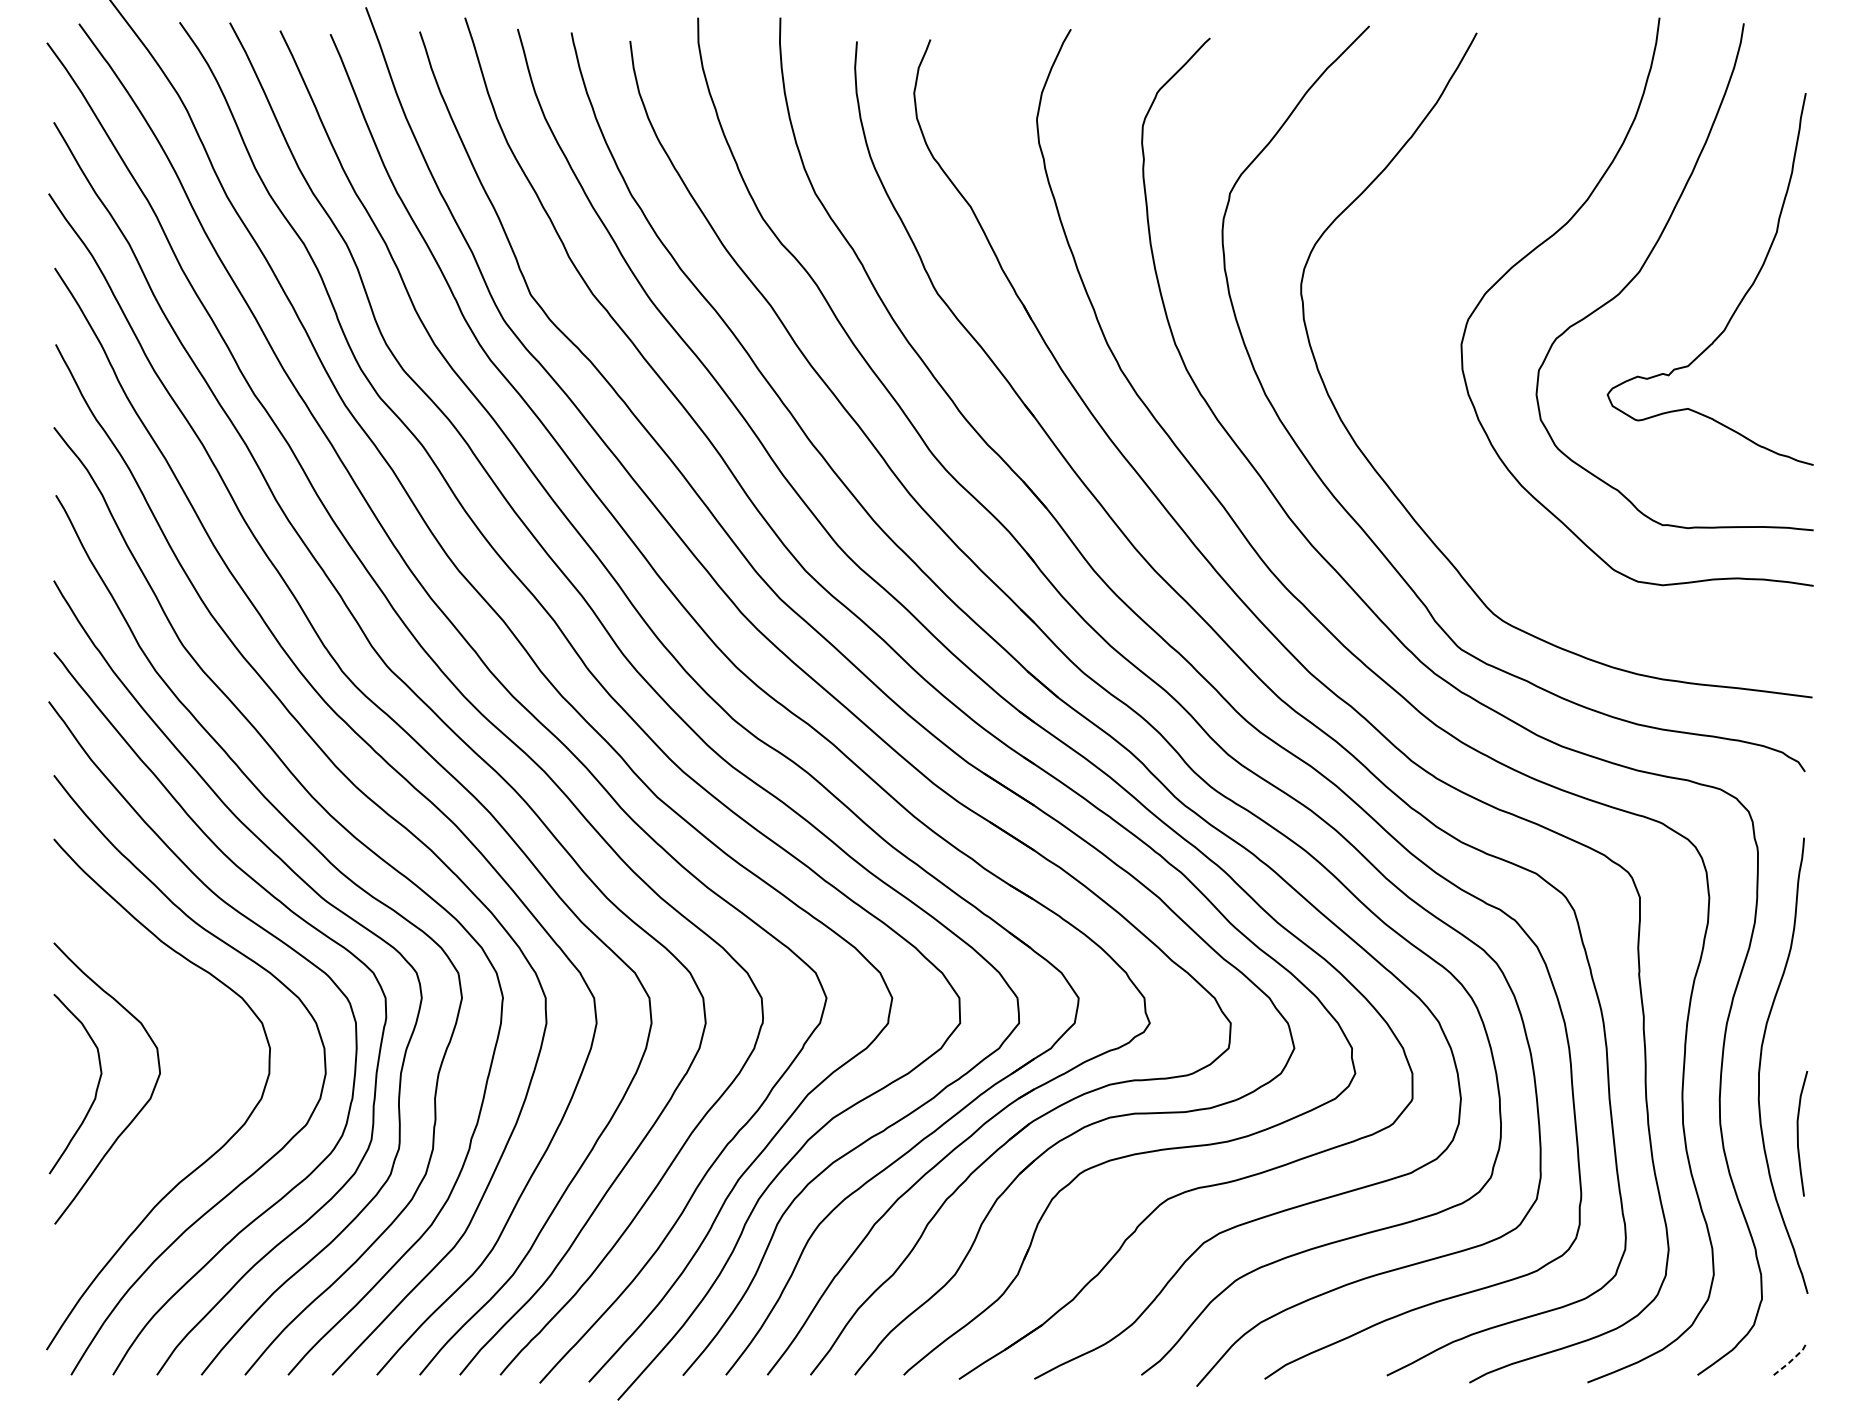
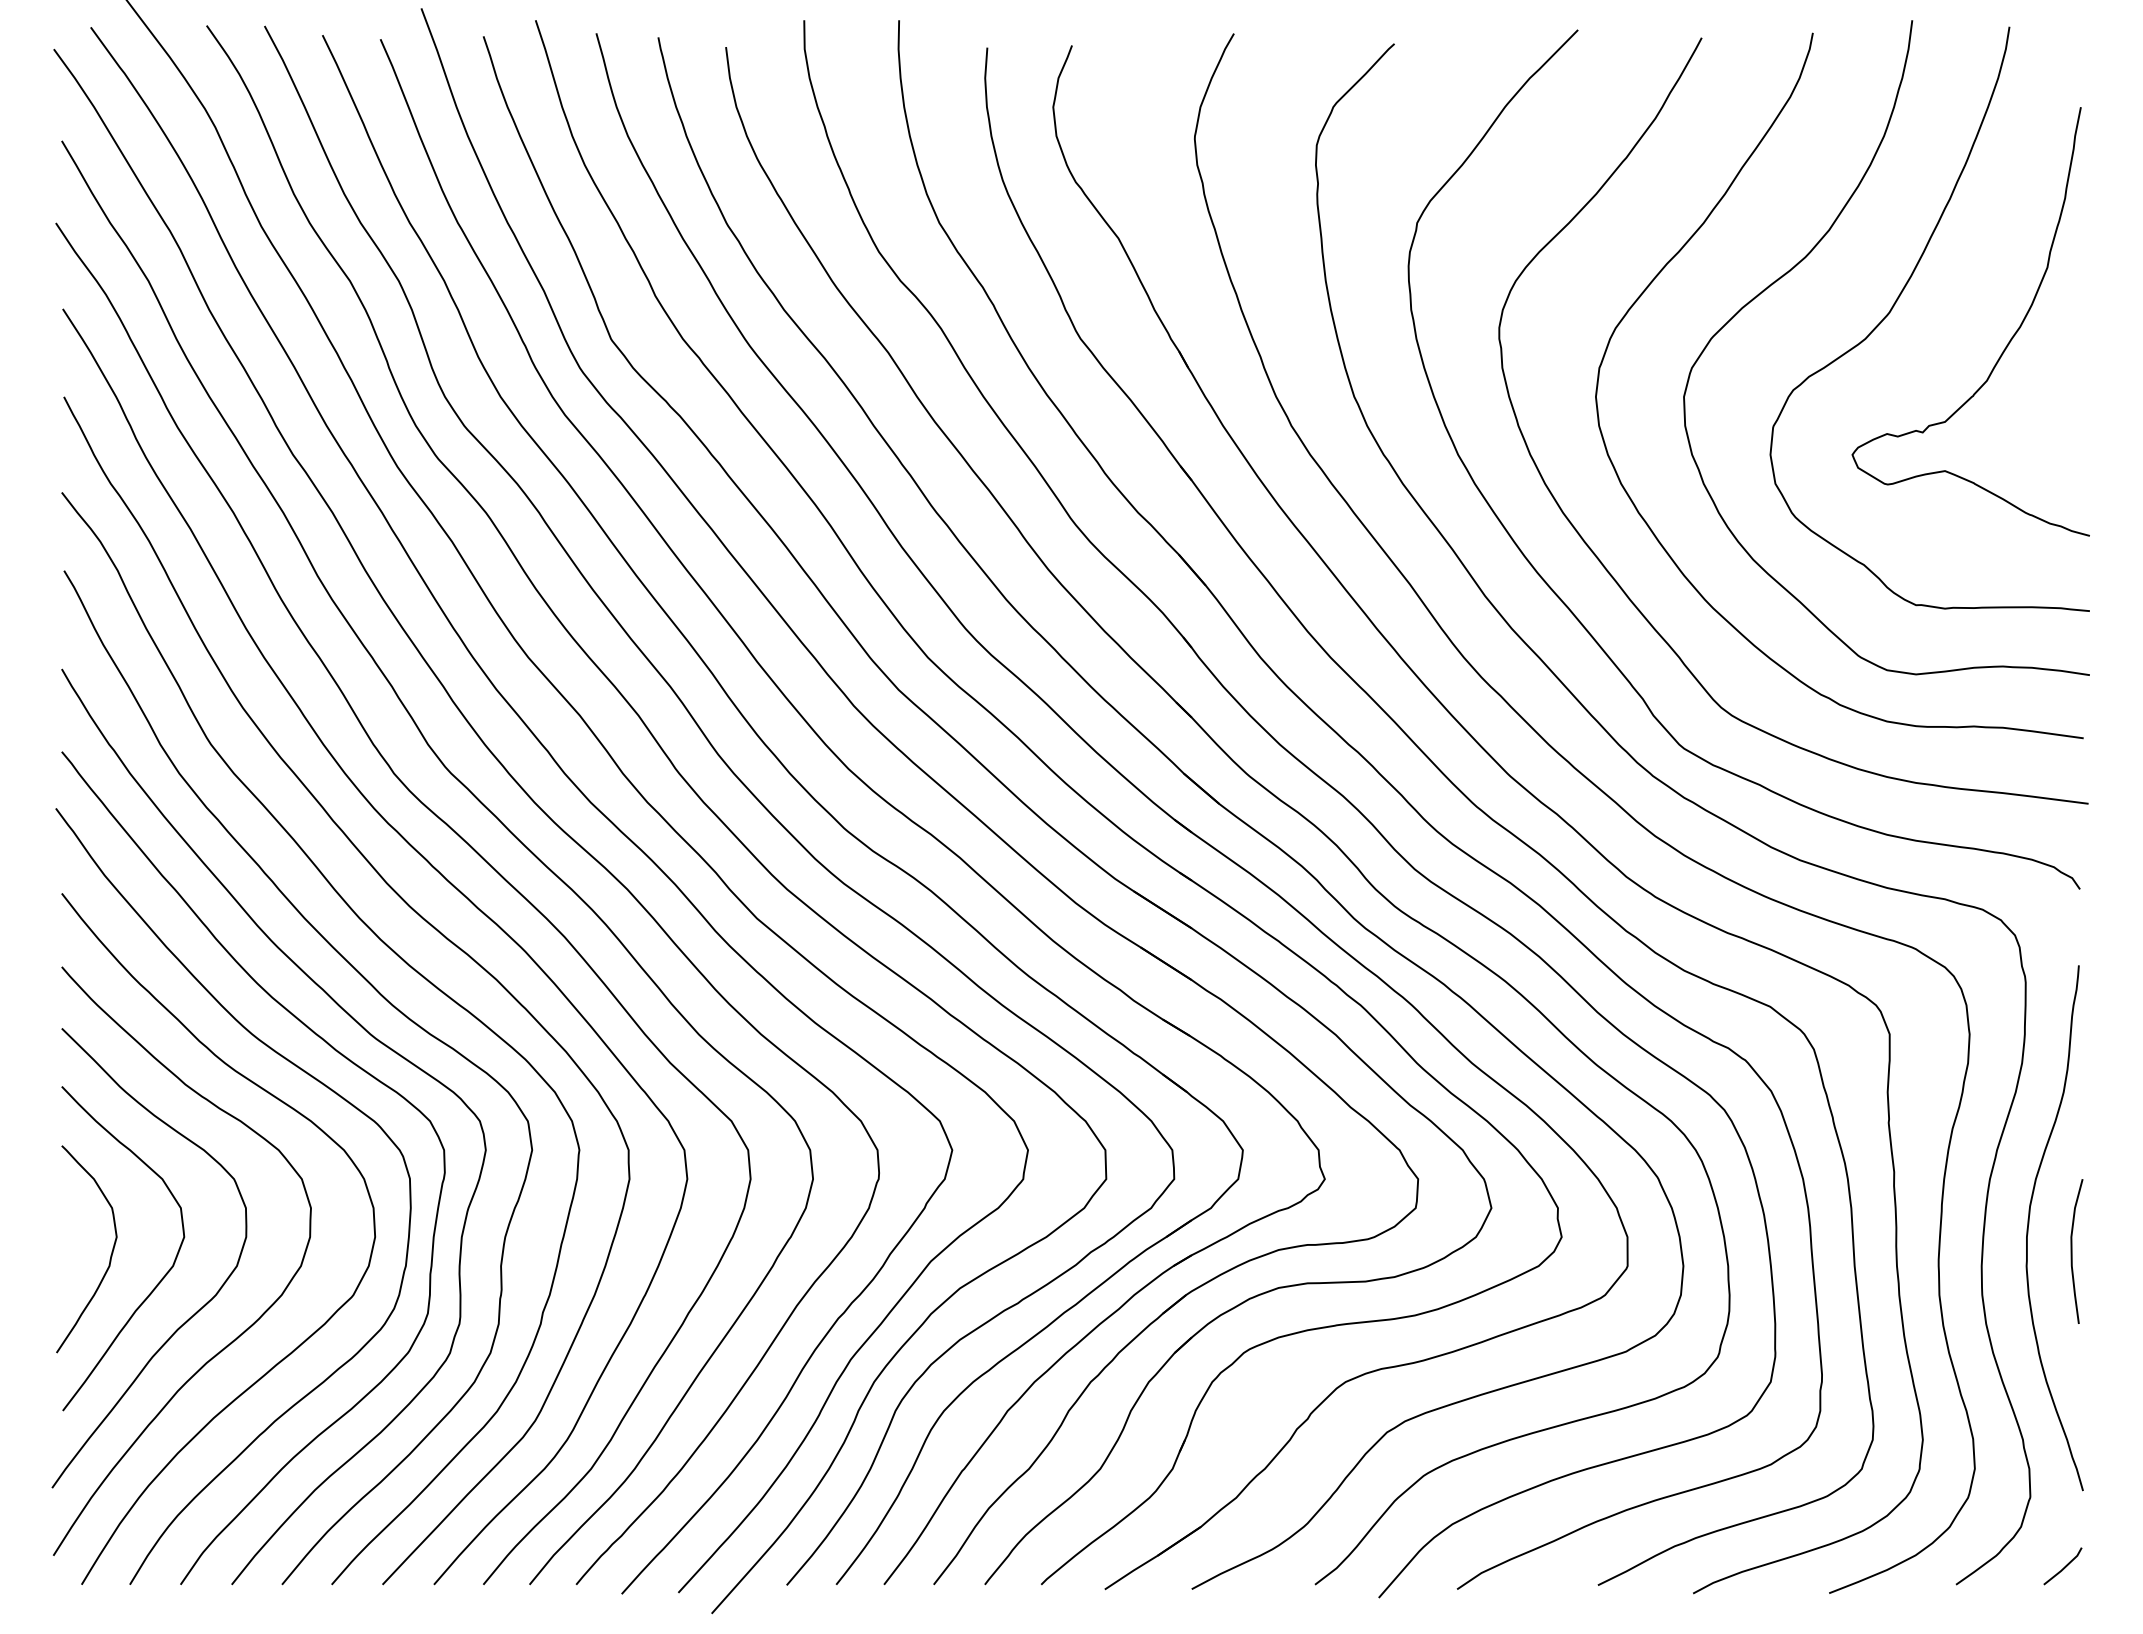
curve: (1460, 216) -> (1682, 249), added
curve: (1798, 1133) -> (2072, 1251), moved
curve: (173, 1135) -> (199, 1308), added
line: (1792, 1360) -> (2065, 1567), dashed -> solid

